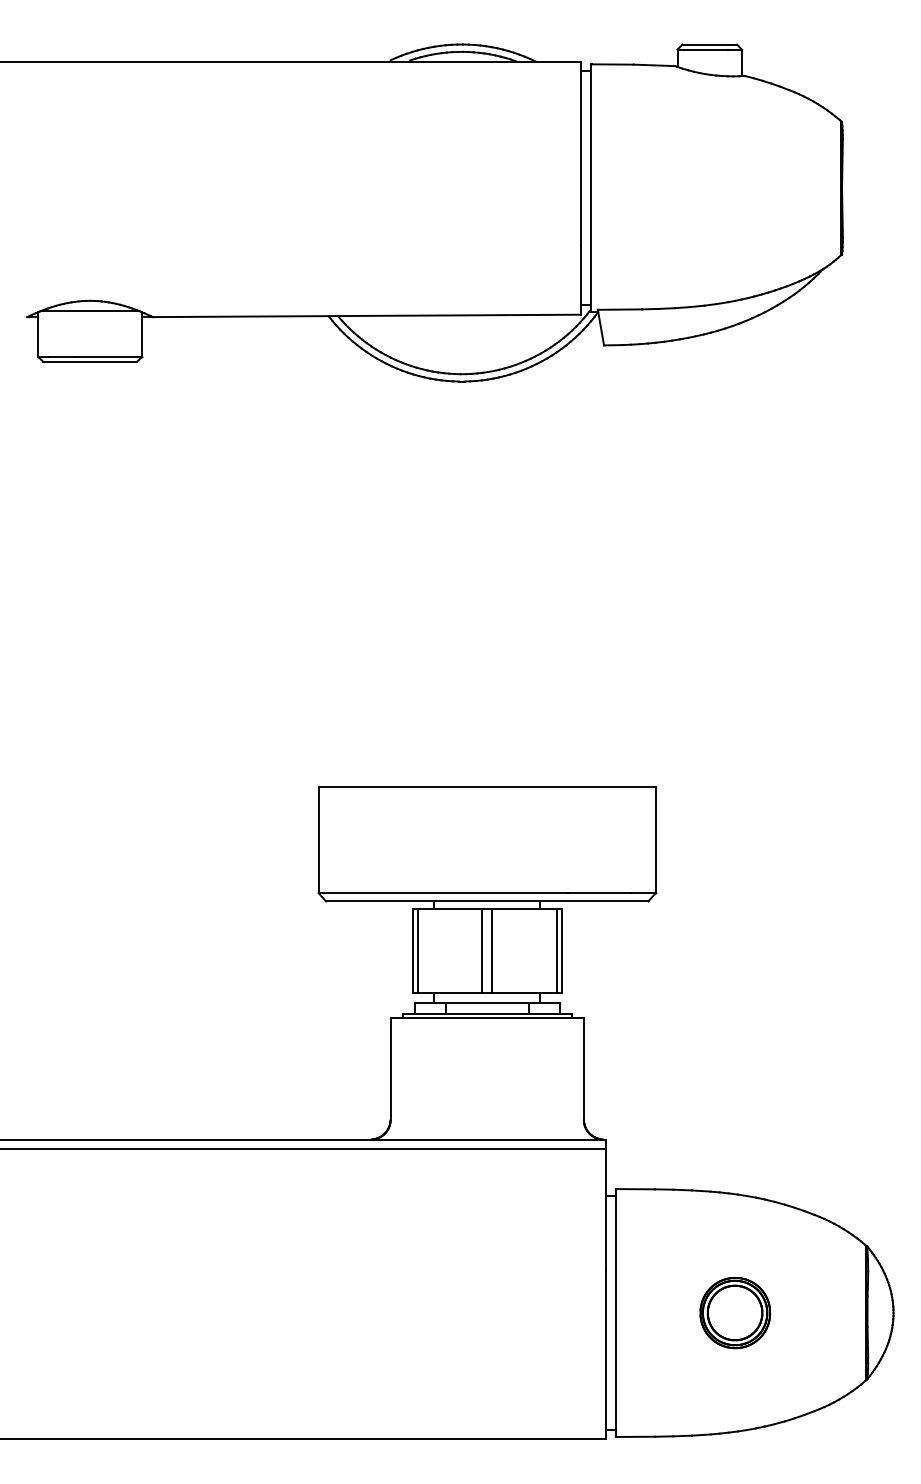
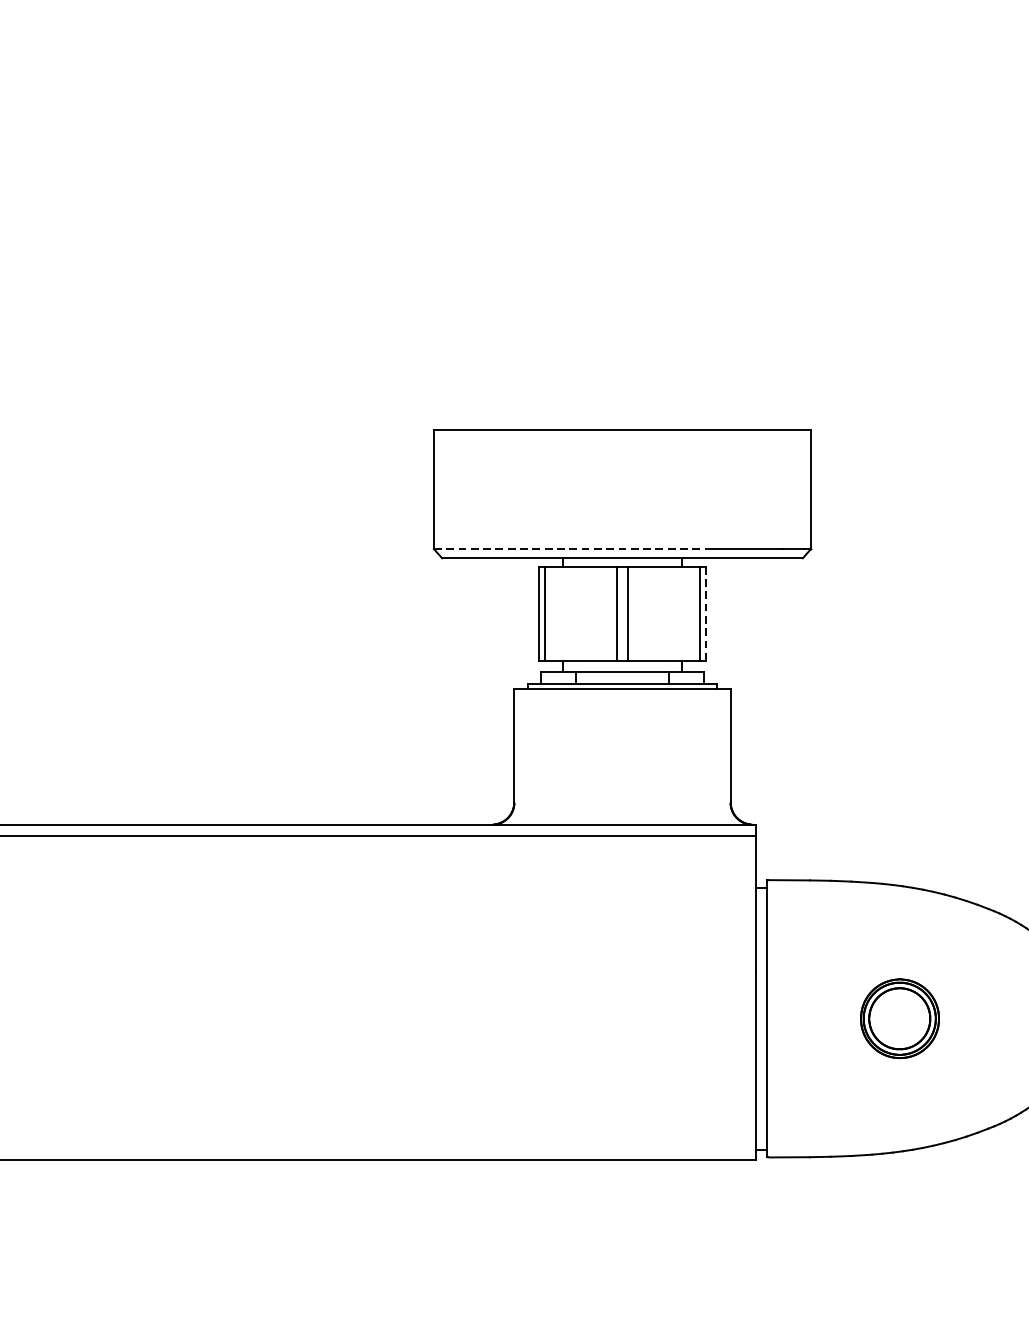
line: (443, 893) -> (573, 549), solid -> dashed
line: (561, 951) -> (705, 614), solid -> dashed

